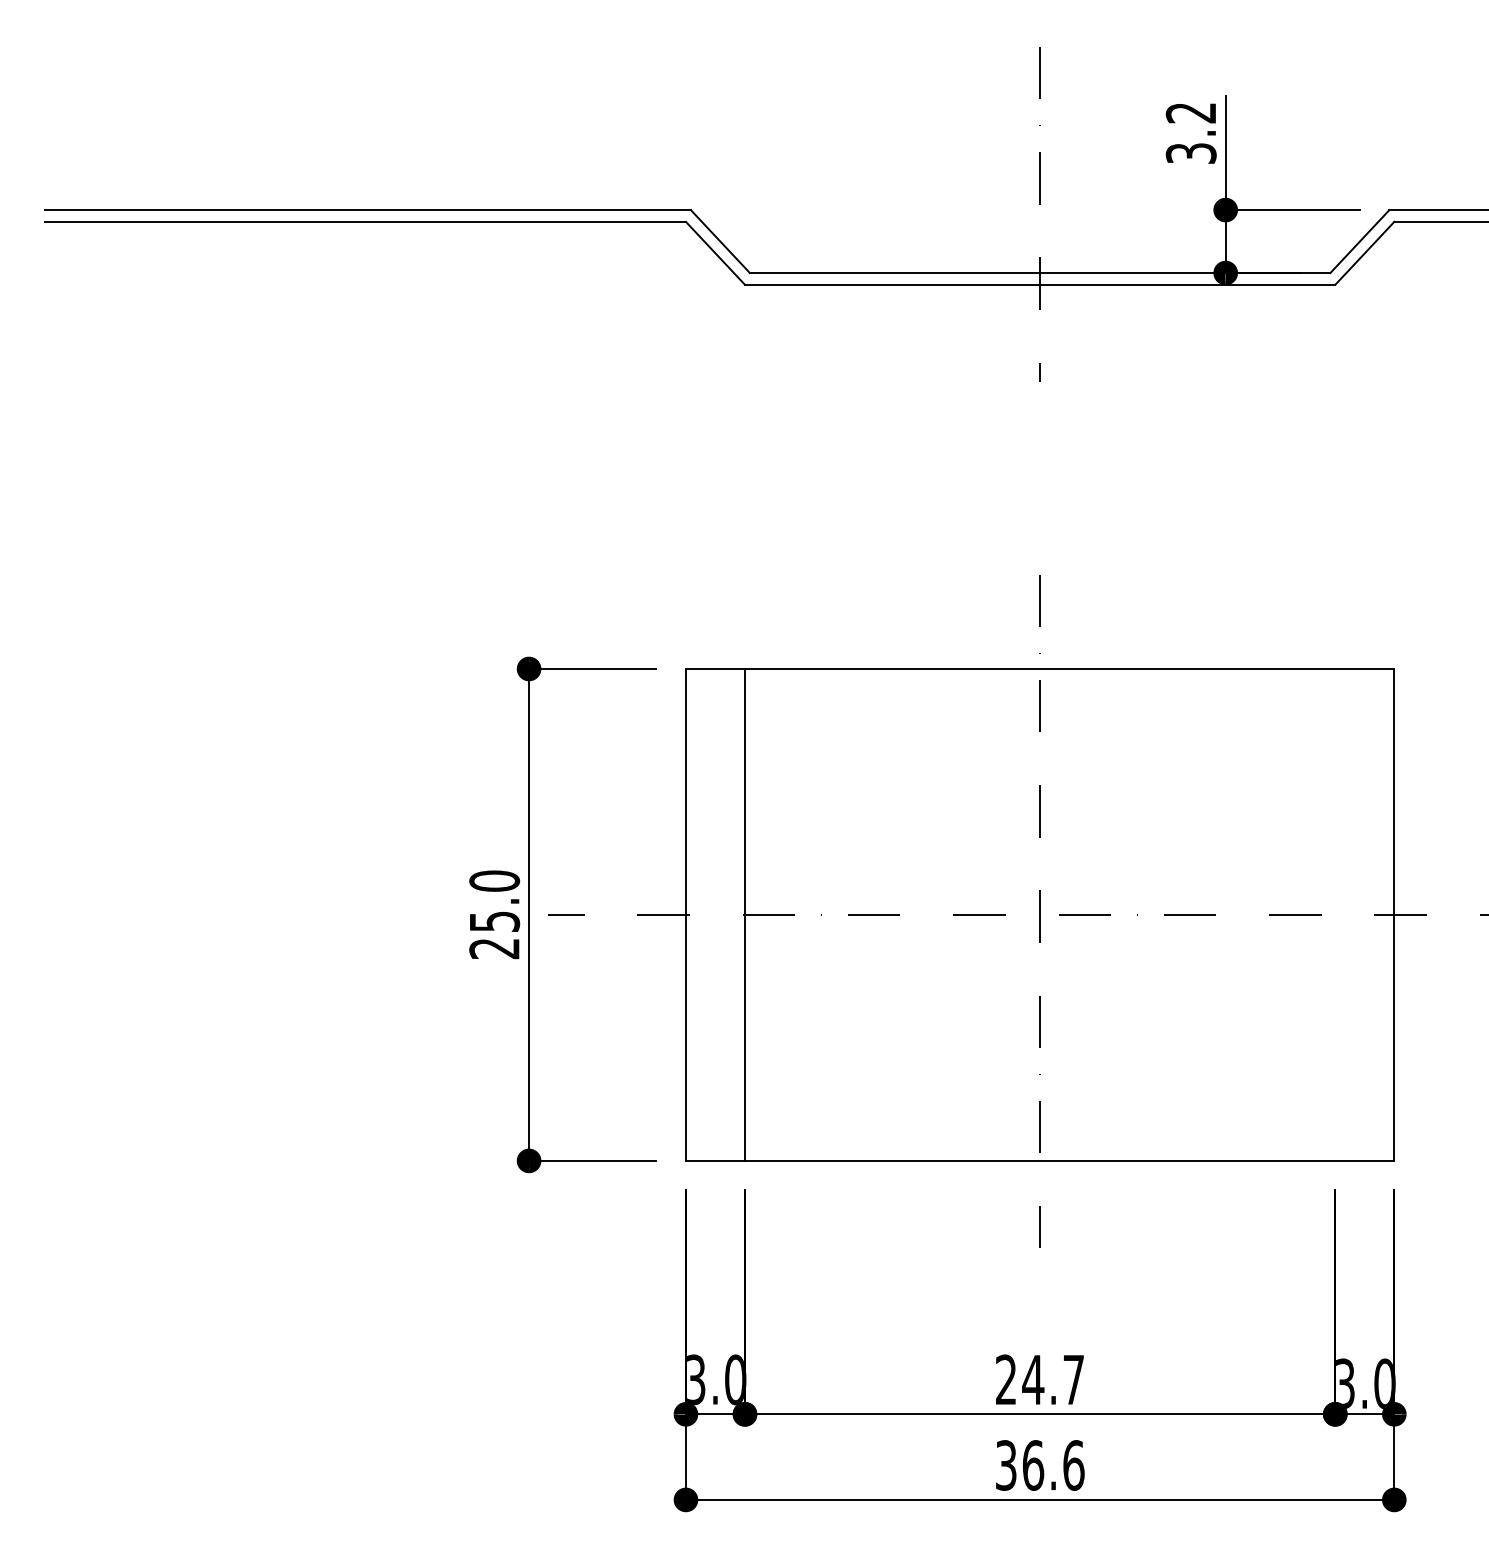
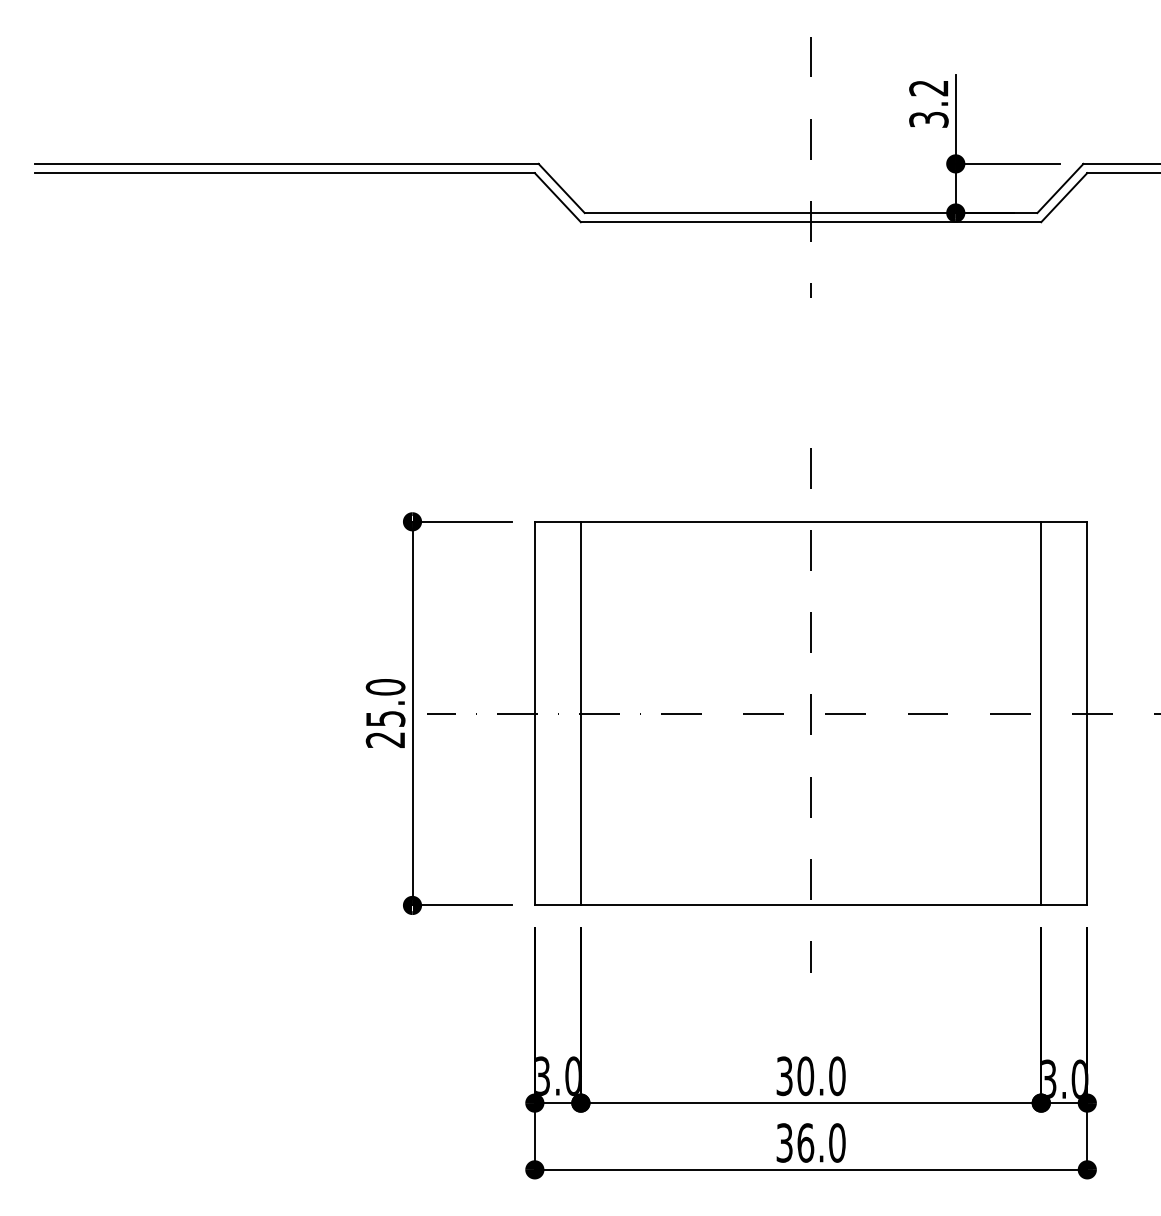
line: (1335, 914) -> (1041, 713), added
text: (1040, 1379) -> (811, 1075), 24.7 -> 30.0
text: (1073, 1465) -> (837, 1143), 36.6 -> 36.0

